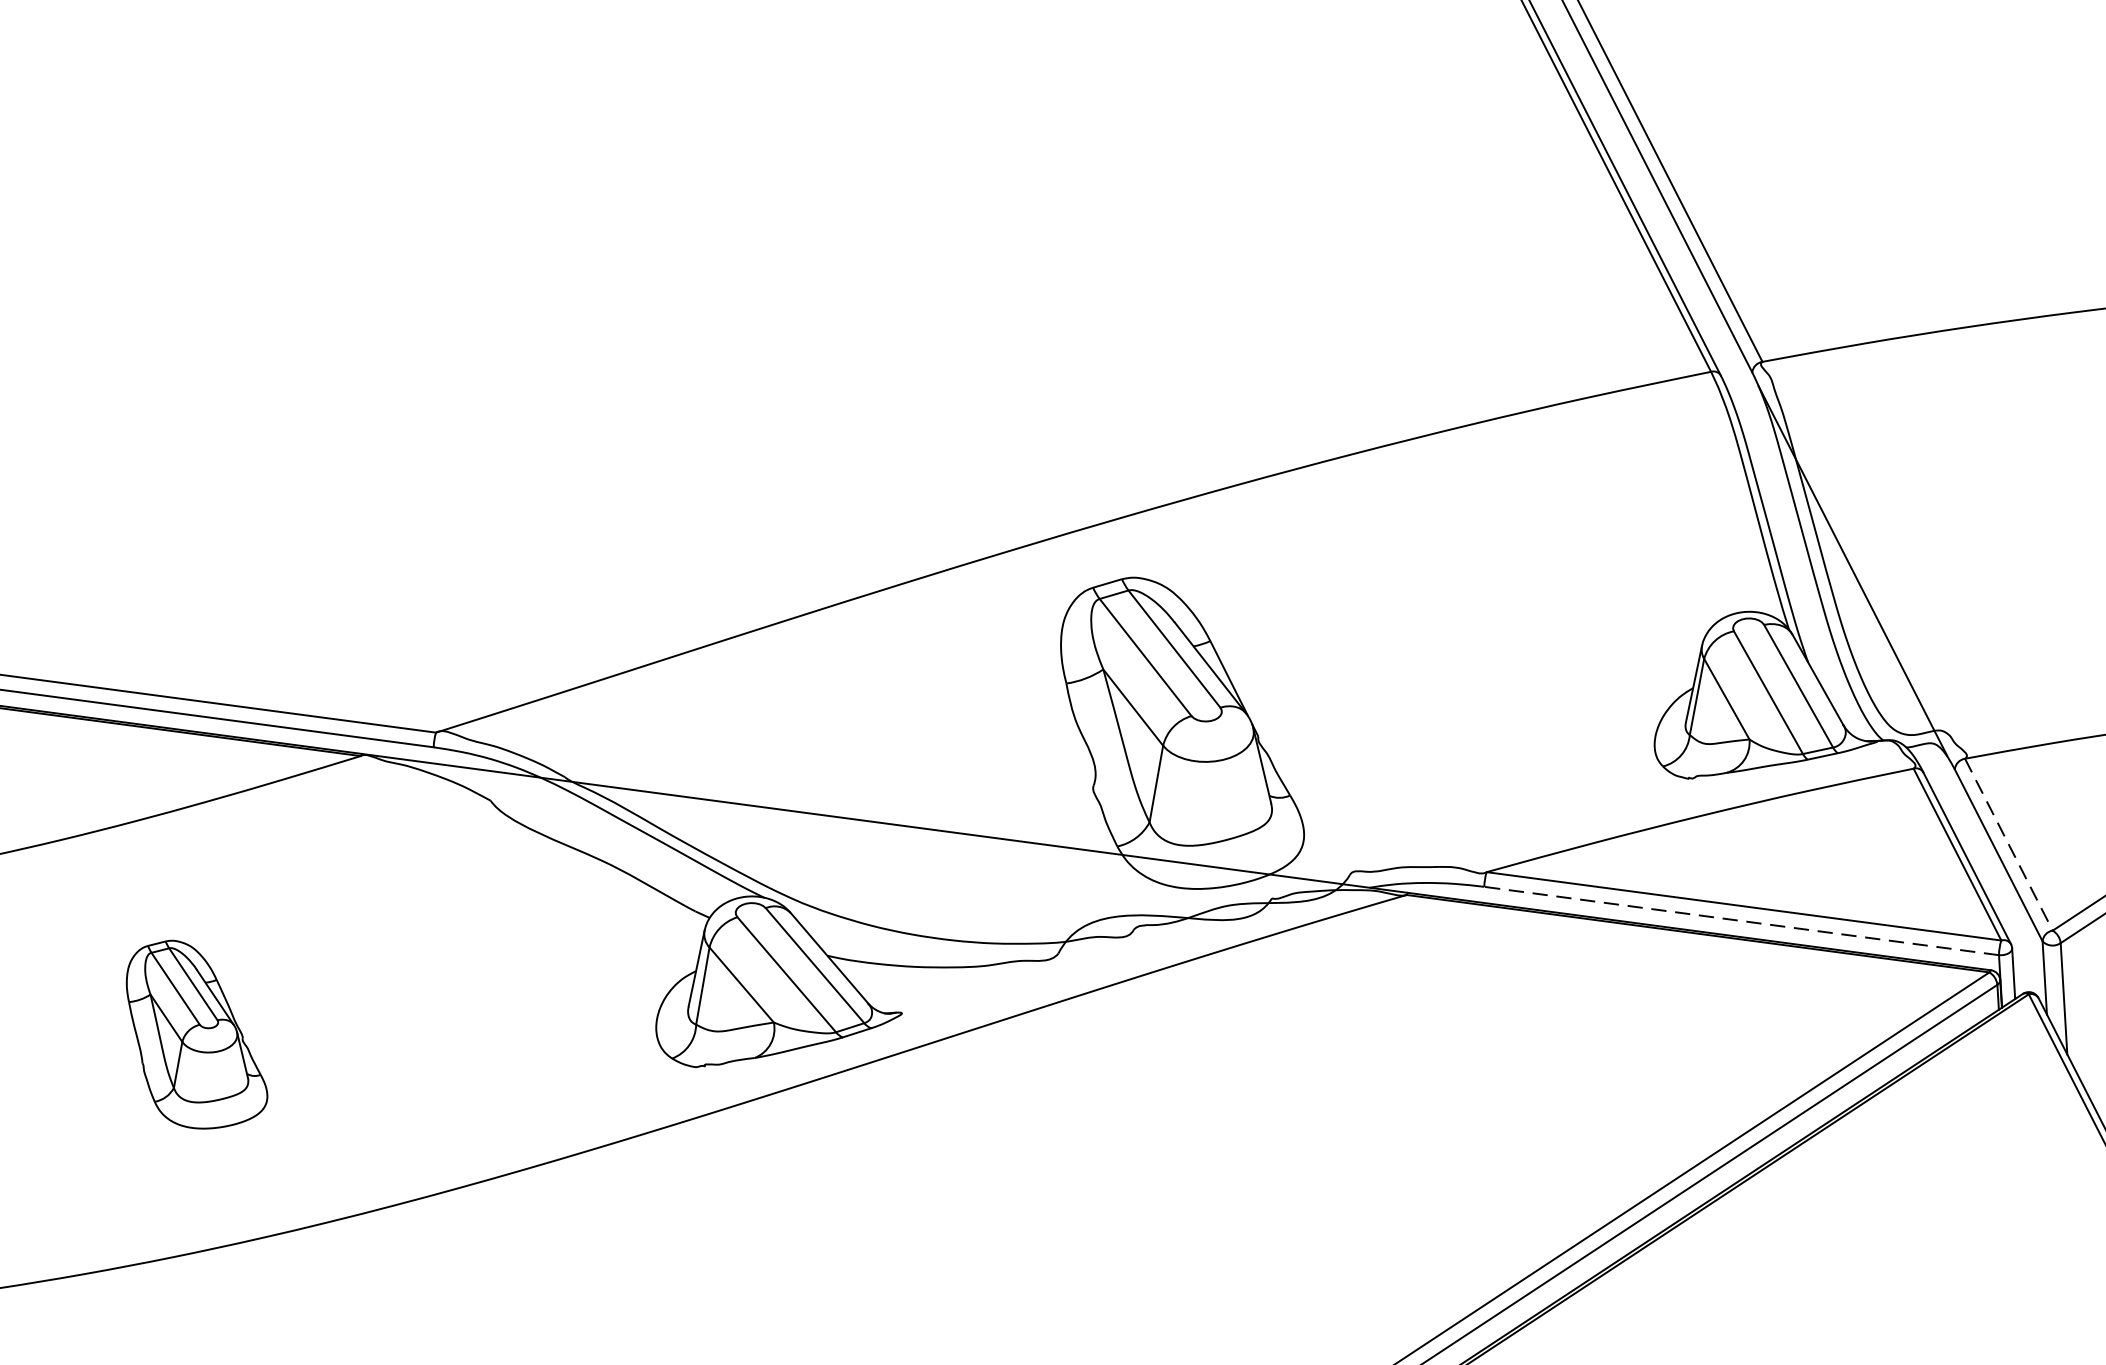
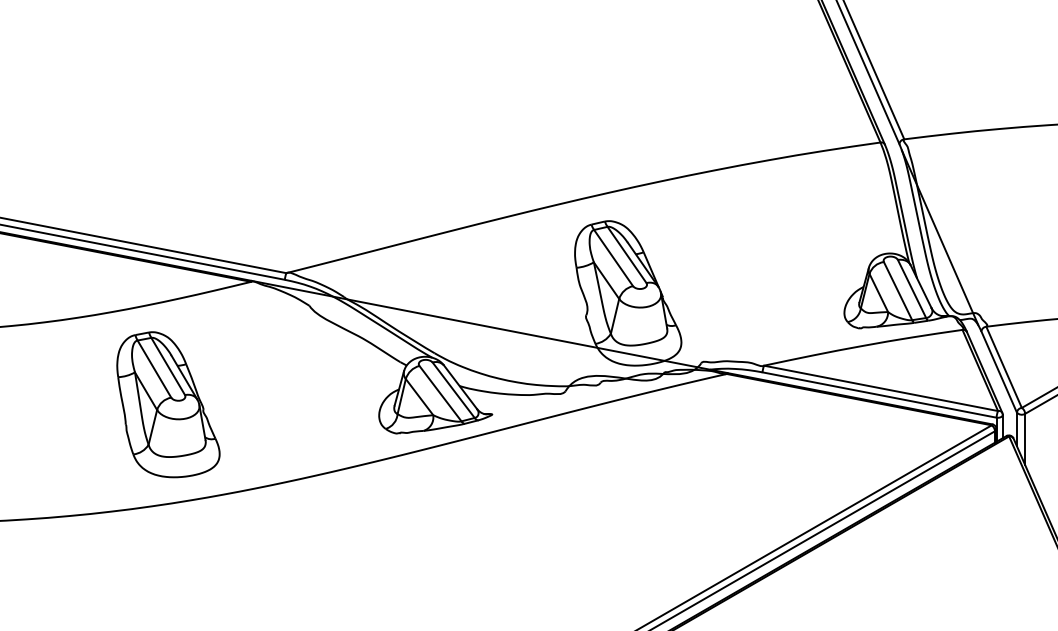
line: (2009, 845) -> (1004, 367), dashed -> solid
line: (1741, 919) -> (879, 394), dashed -> solid
part: (196, 1033) -> (168, 404), size x1.67

